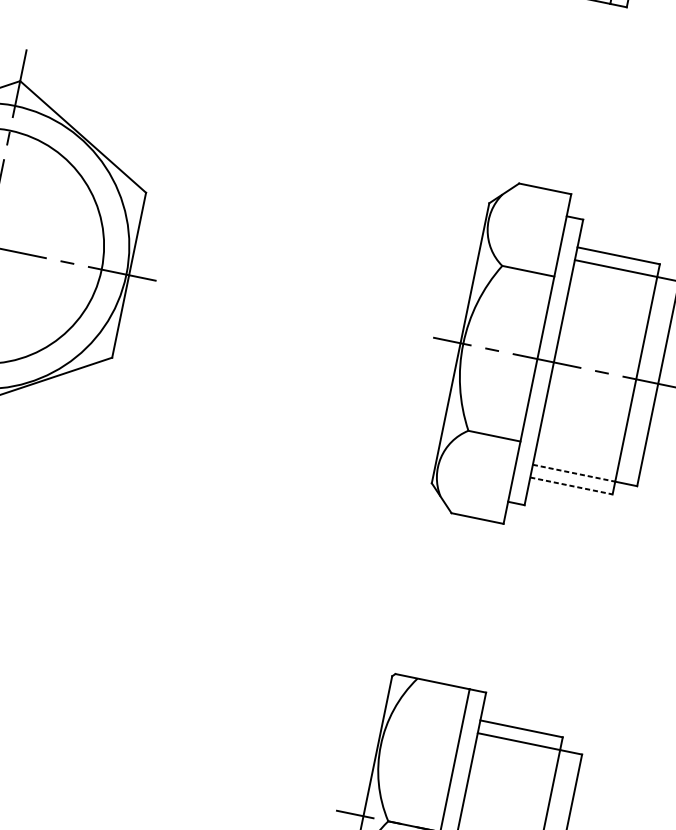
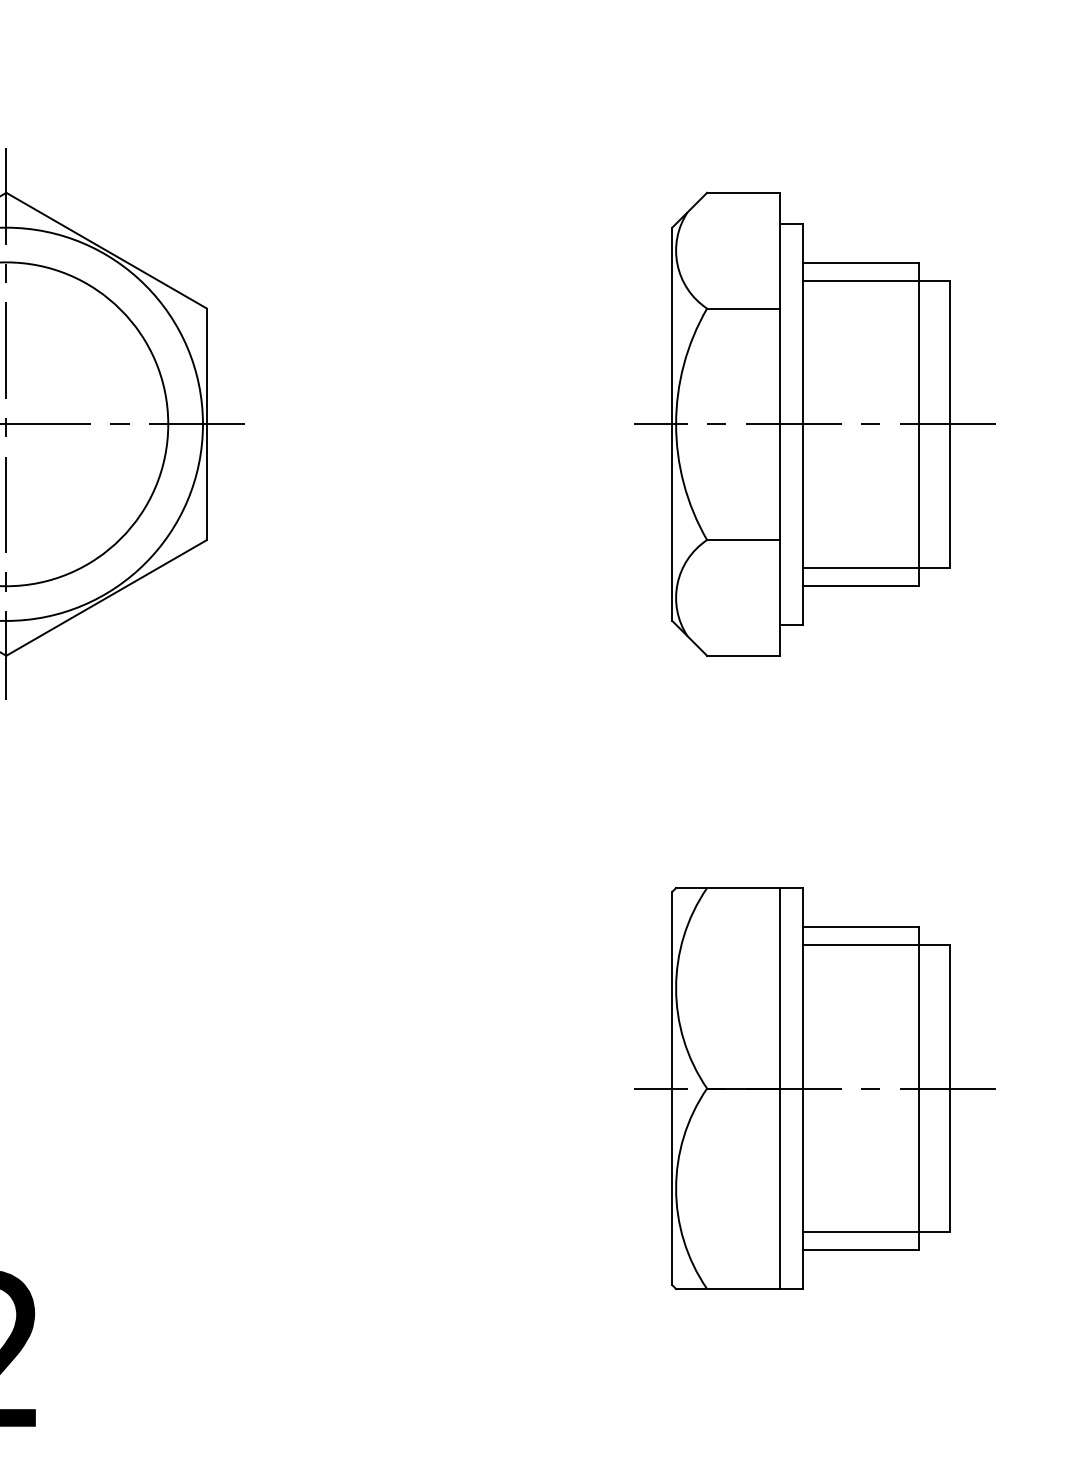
line: (574, 473) -> (861, 568), dashed -> solid
line: (571, 485) -> (861, 585), dashed -> solid

